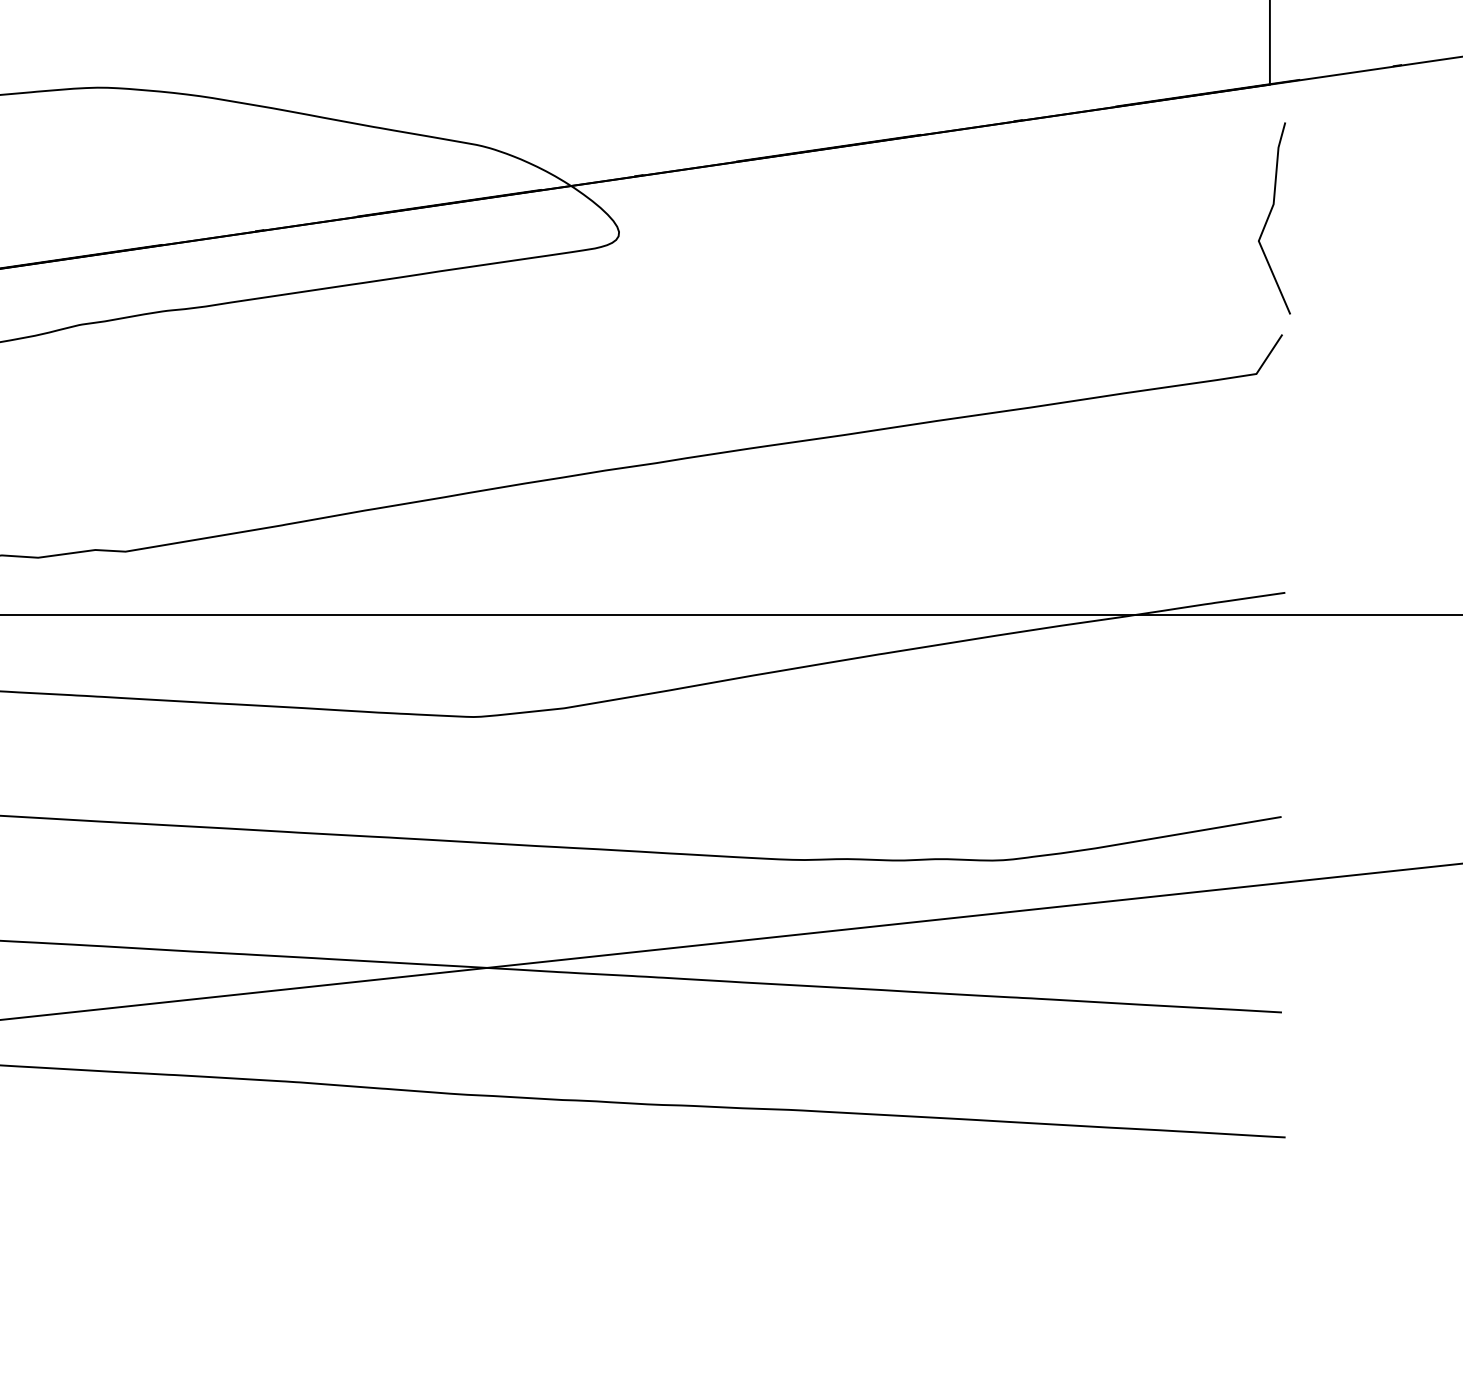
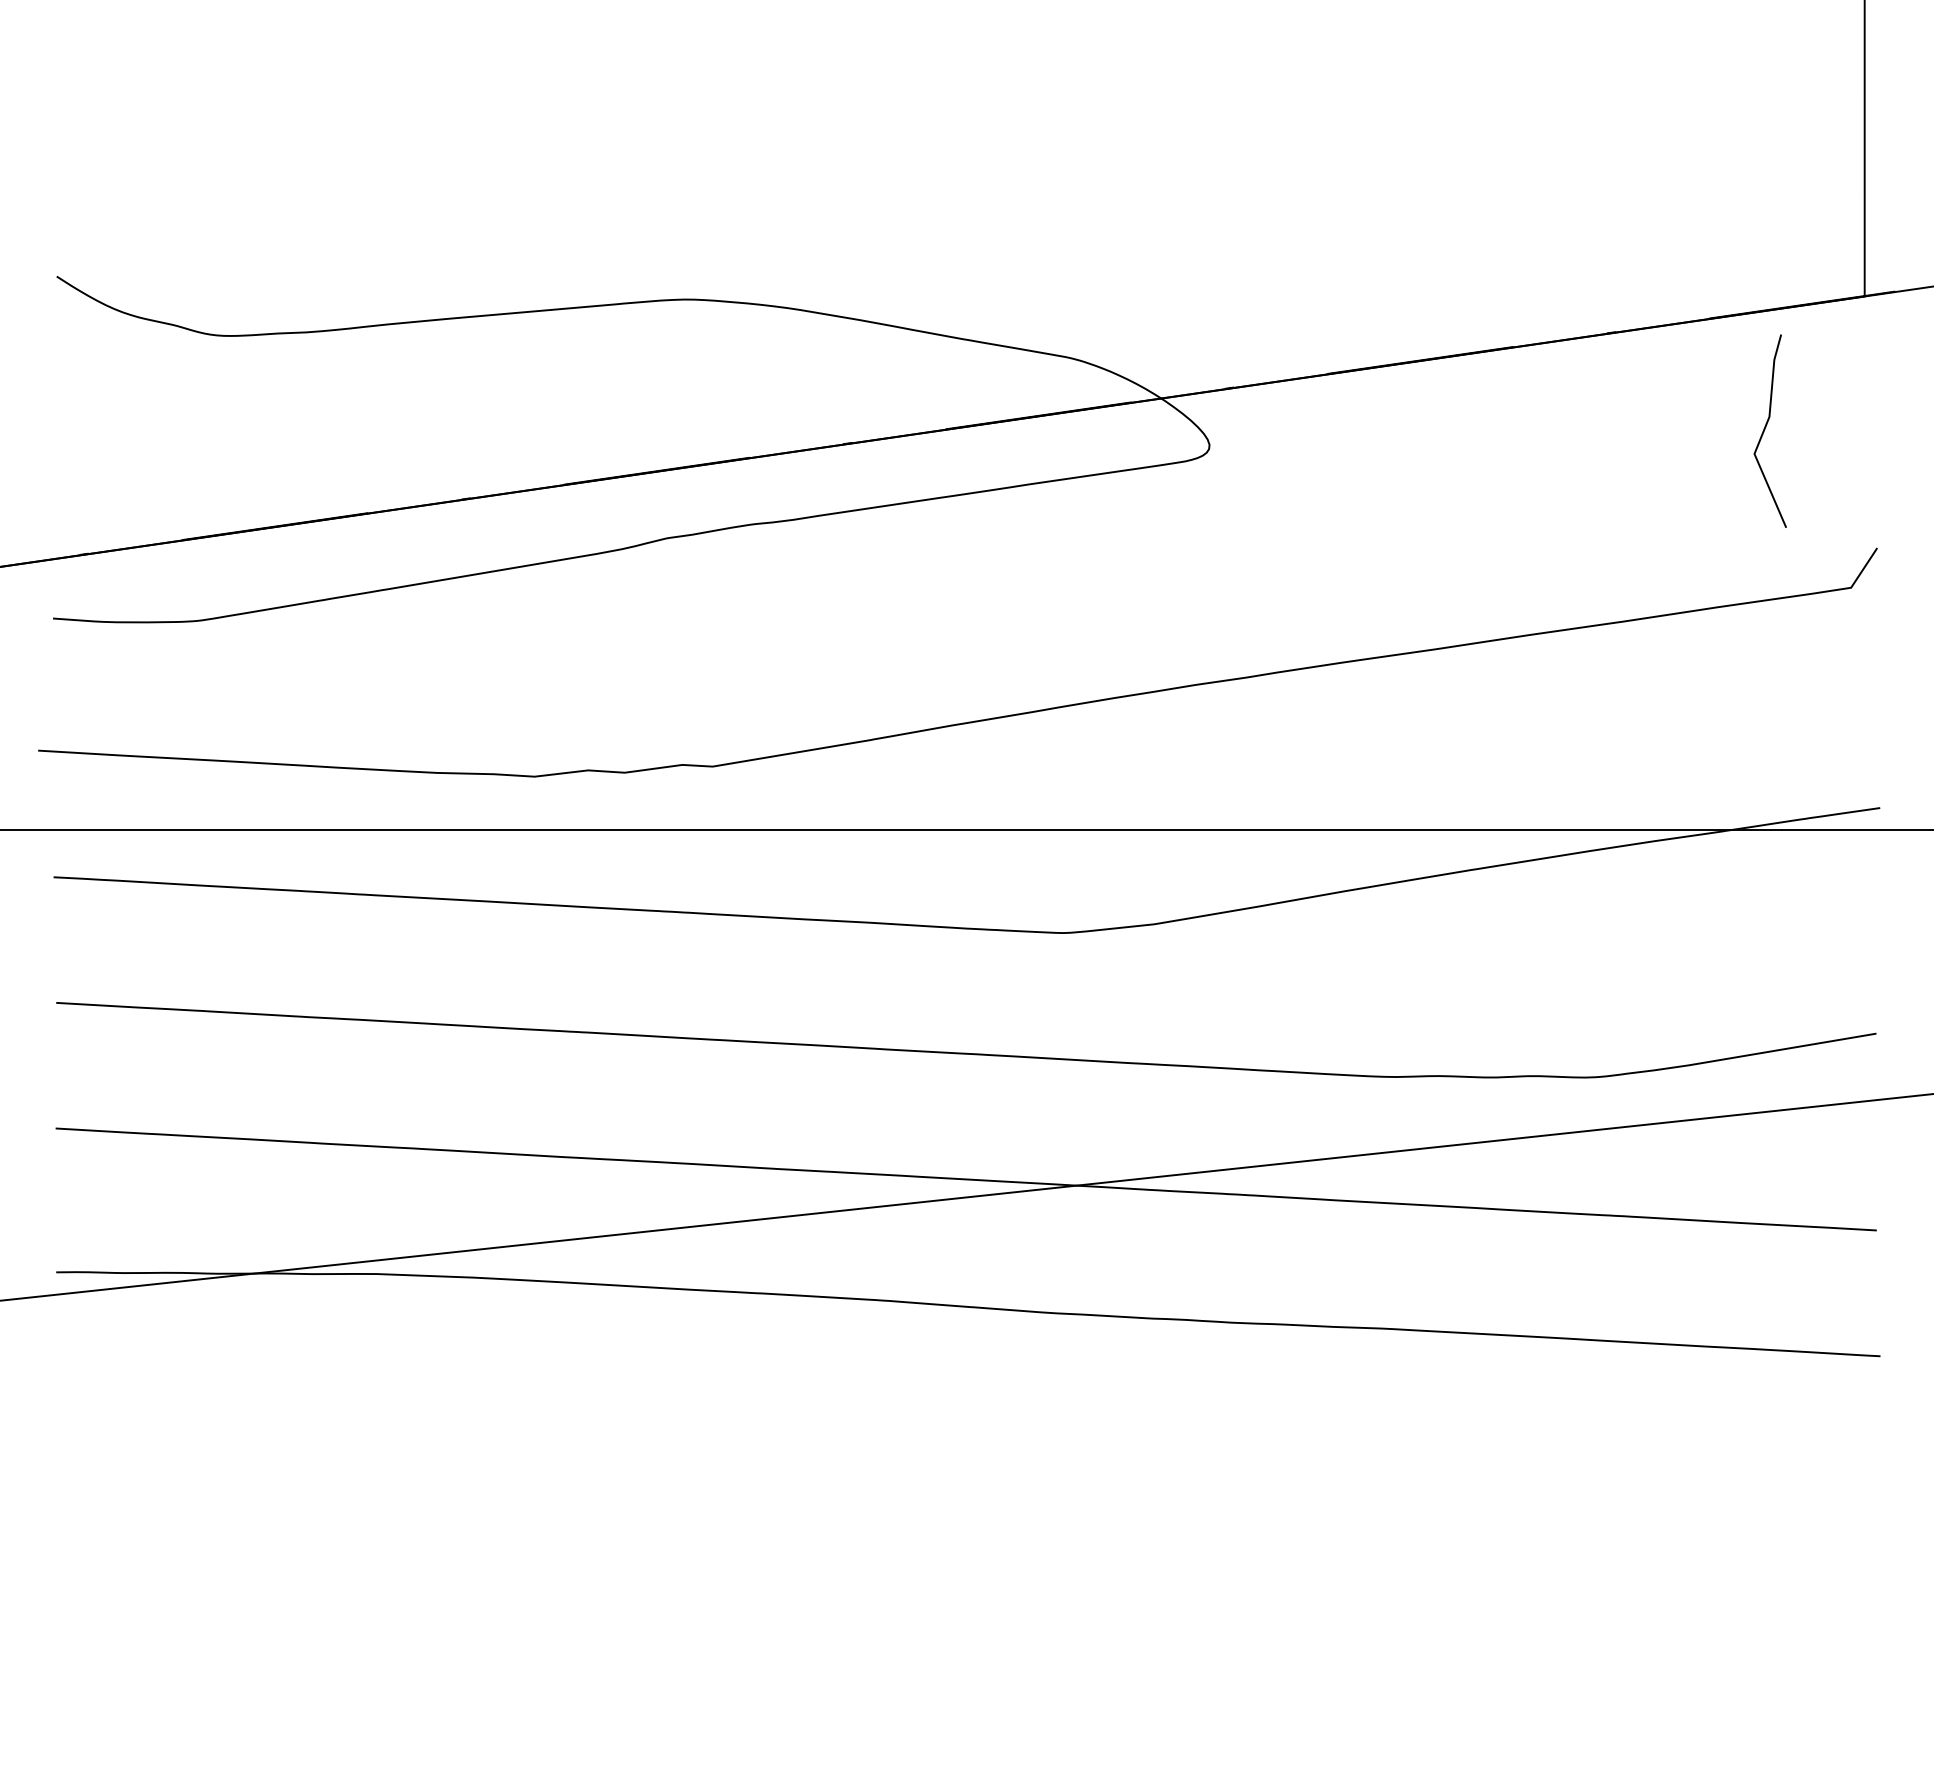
line: (1269, 216) -> (1765, 429), moved

